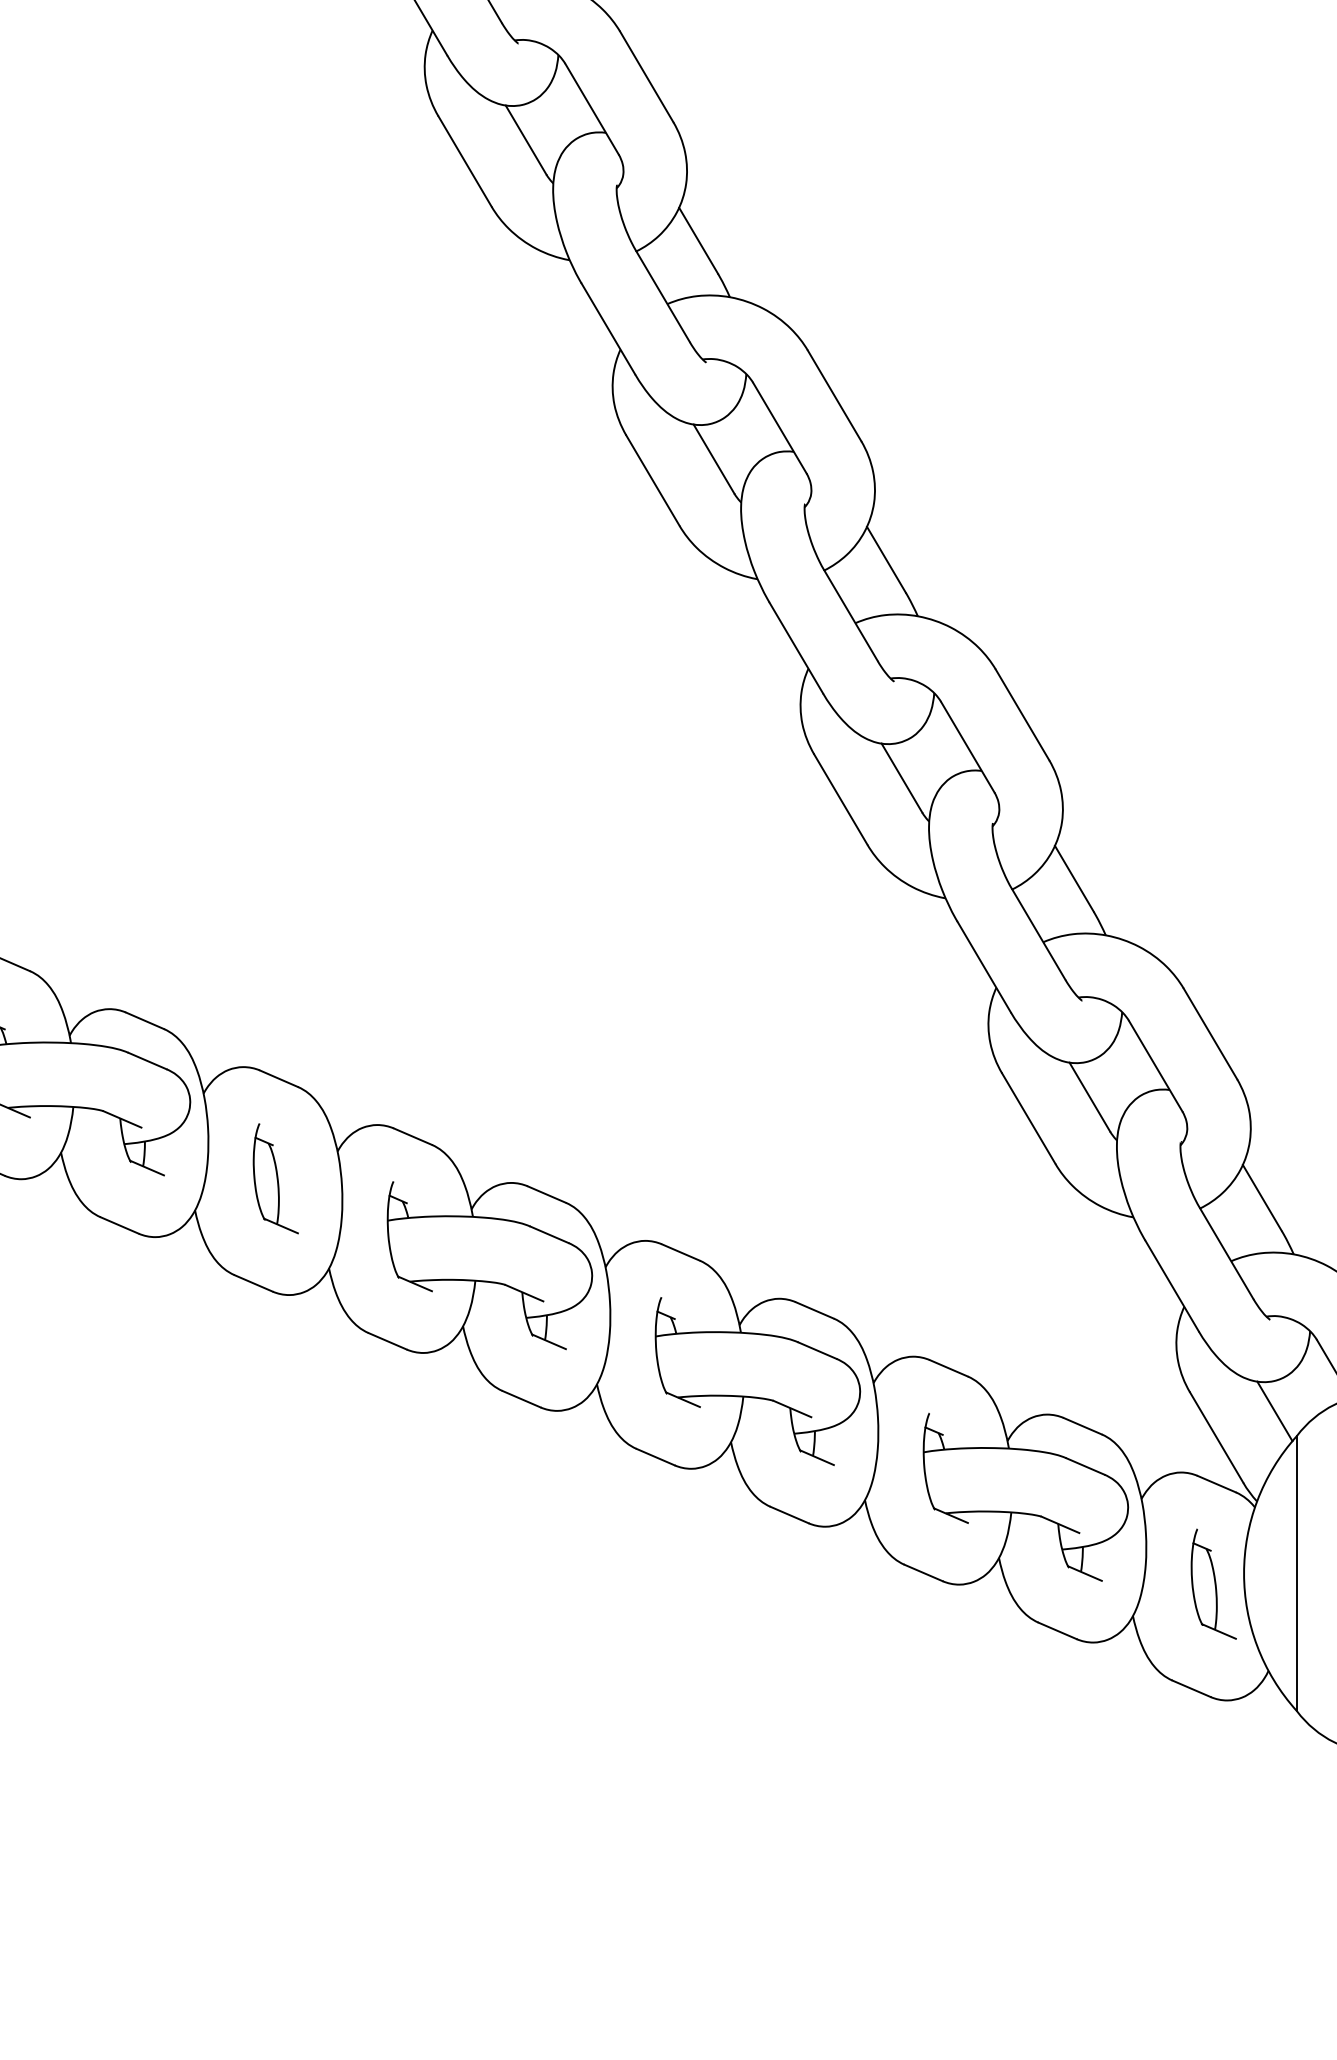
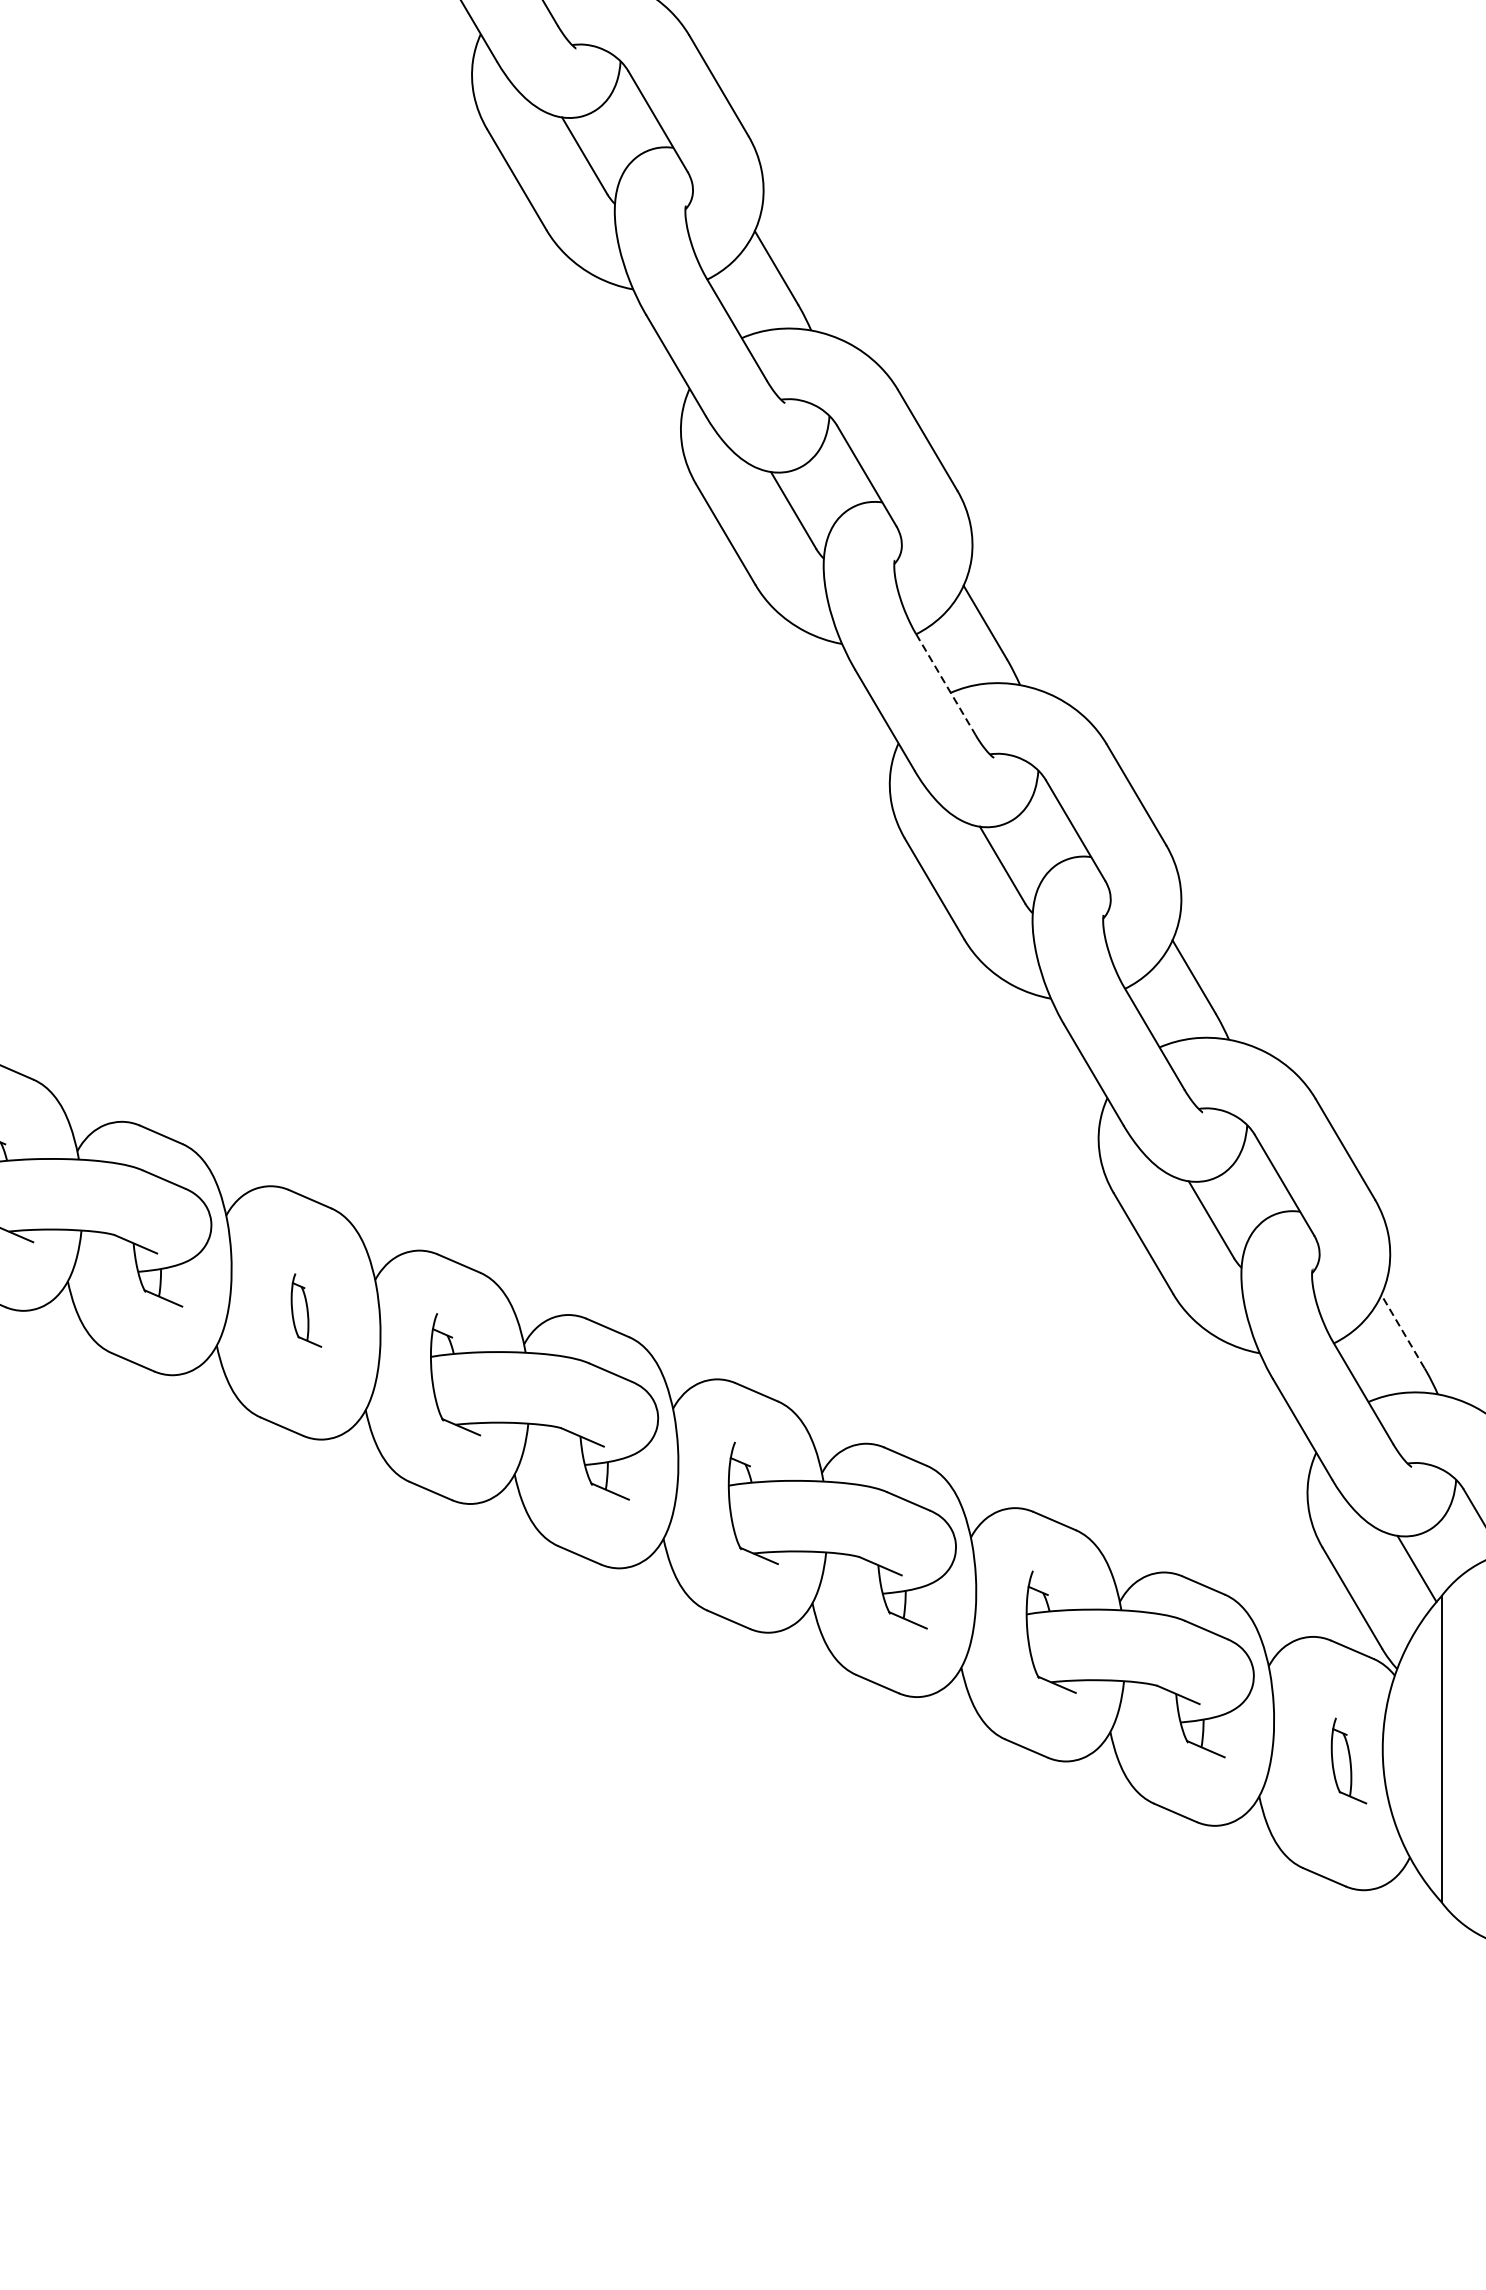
line: (851, 615) -> (946, 684), solid -> dashed
part: (275, 1178) -> (306, 1310), size x0.6
line: (1262, 1197) -> (1403, 1331), solid -> dashed
part: (1213, 1583) -> (1348, 1760), size x0.7

